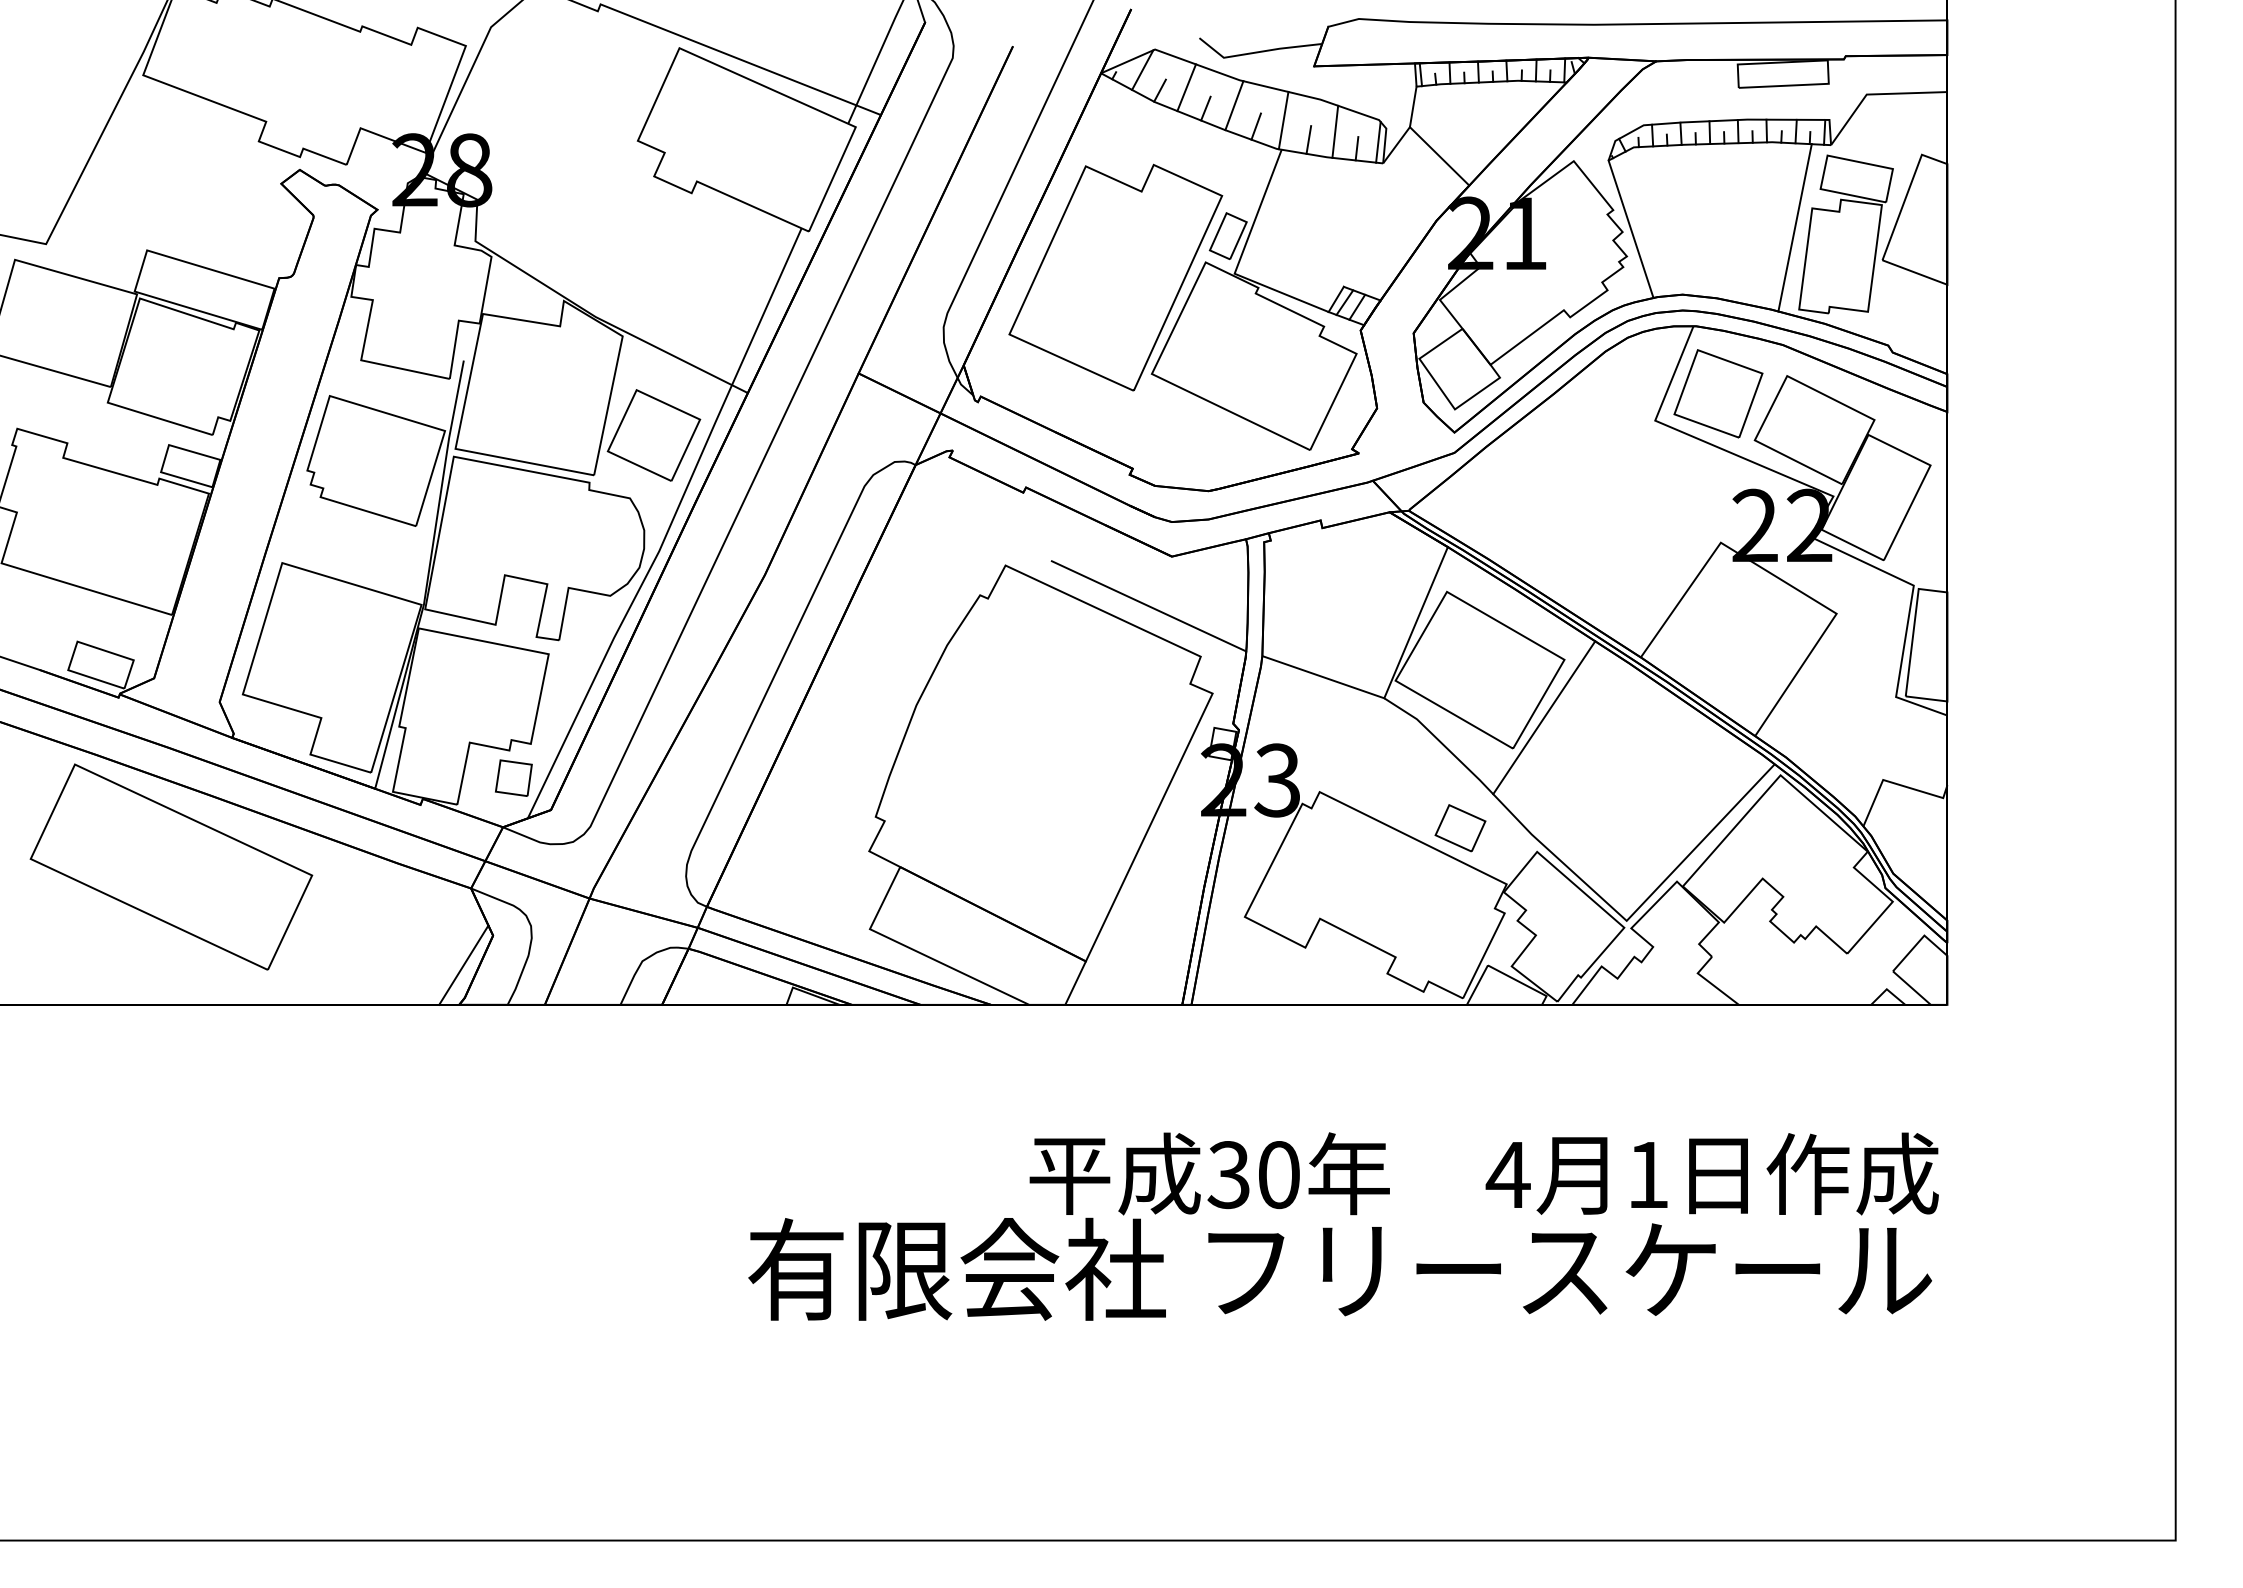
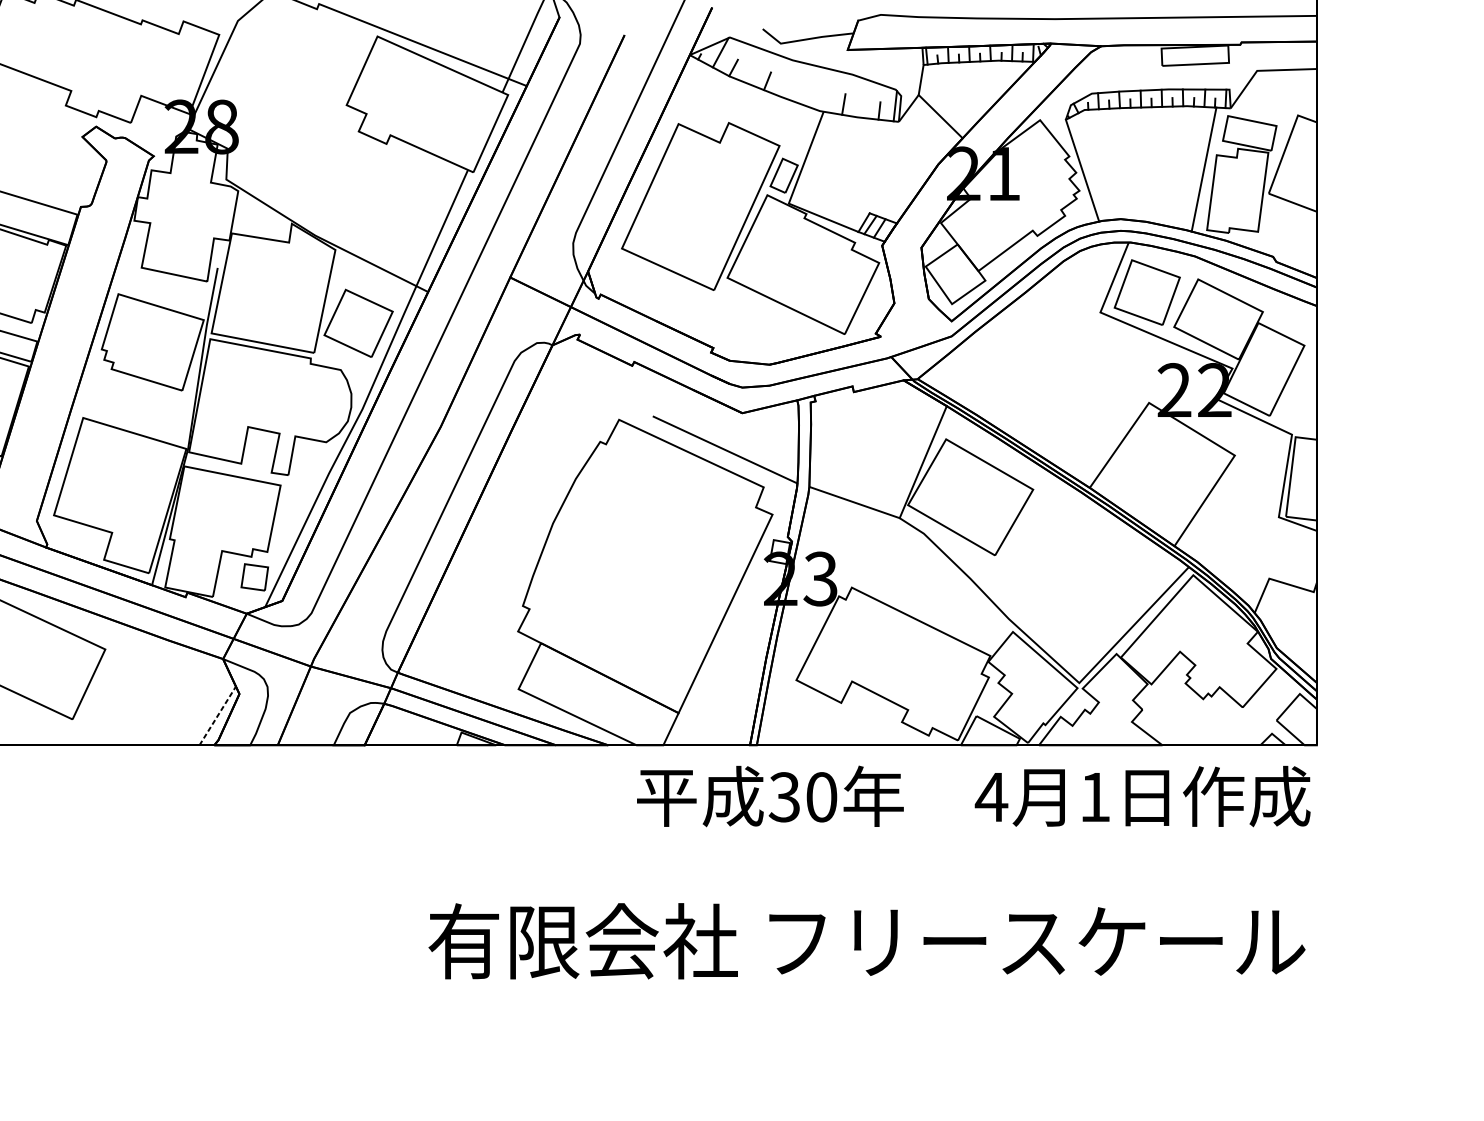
line: (1186, 87) -> (753, 65), removed
line: (1234, 105) -> (788, 78), removed
line: (1283, 120) -> (825, 90), removed
line: (1255, 126) -> (804, 94), removed
line: (1335, 131) -> (863, 98), removed
line: (1544, 717) -> (1018, 532), removed
part: (1460, 828) -> (956, 614), removed
line: (463, 965) -> (217, 716), solid -> dashed
text: (1483, 1173) -> (973, 796), moved

